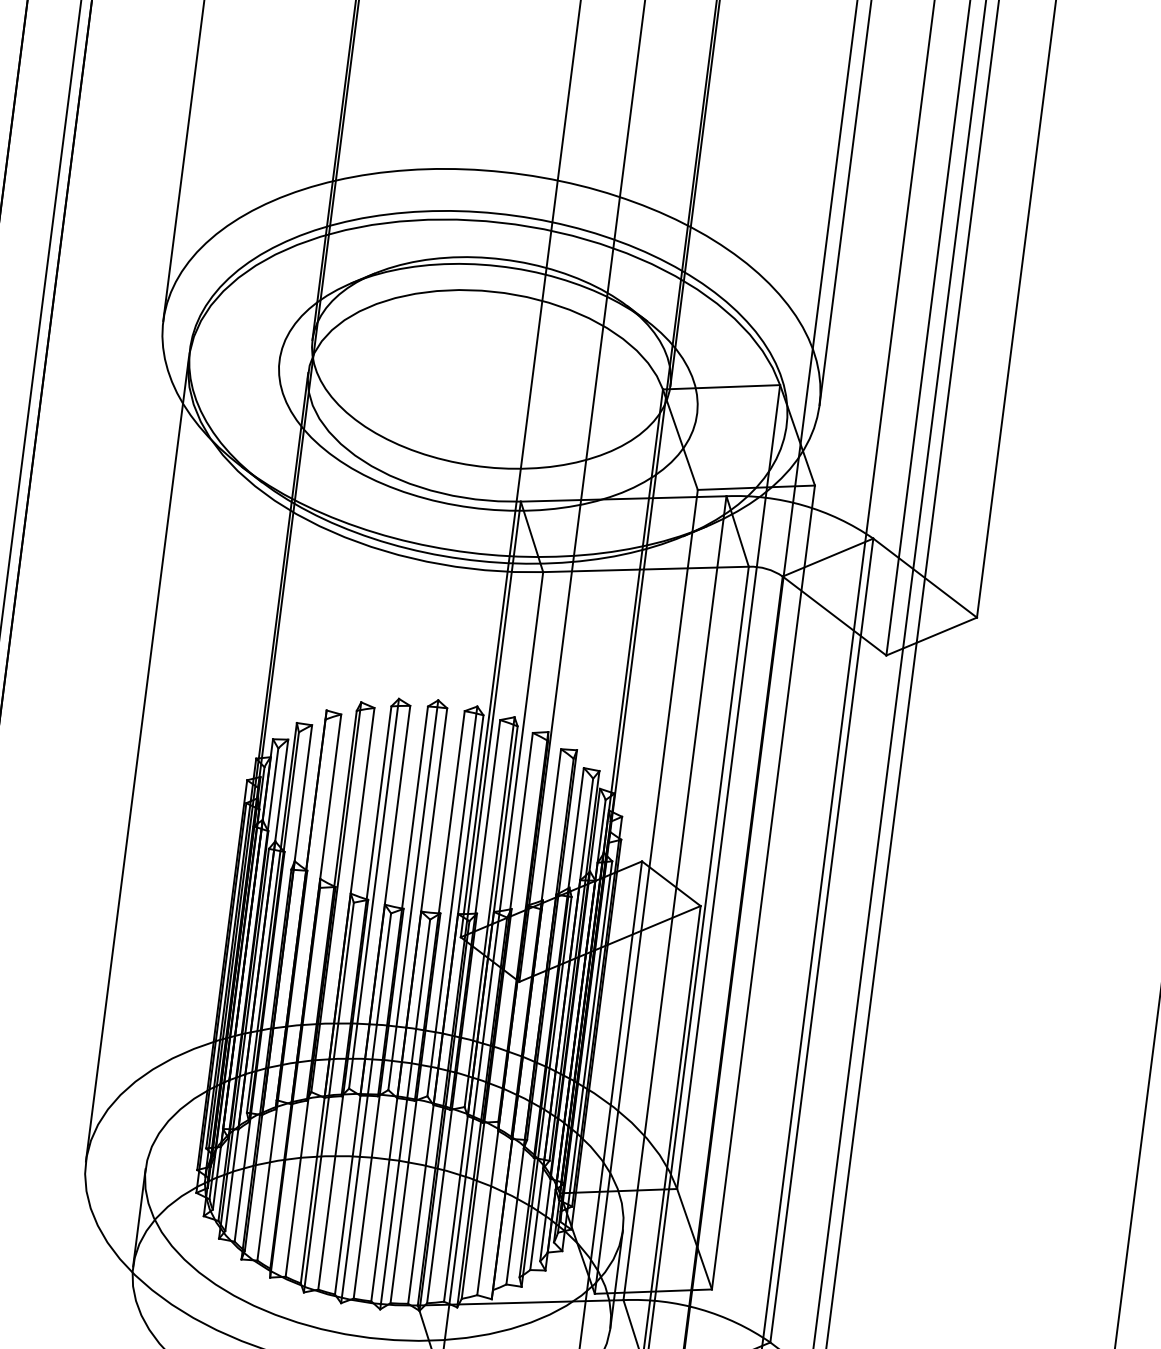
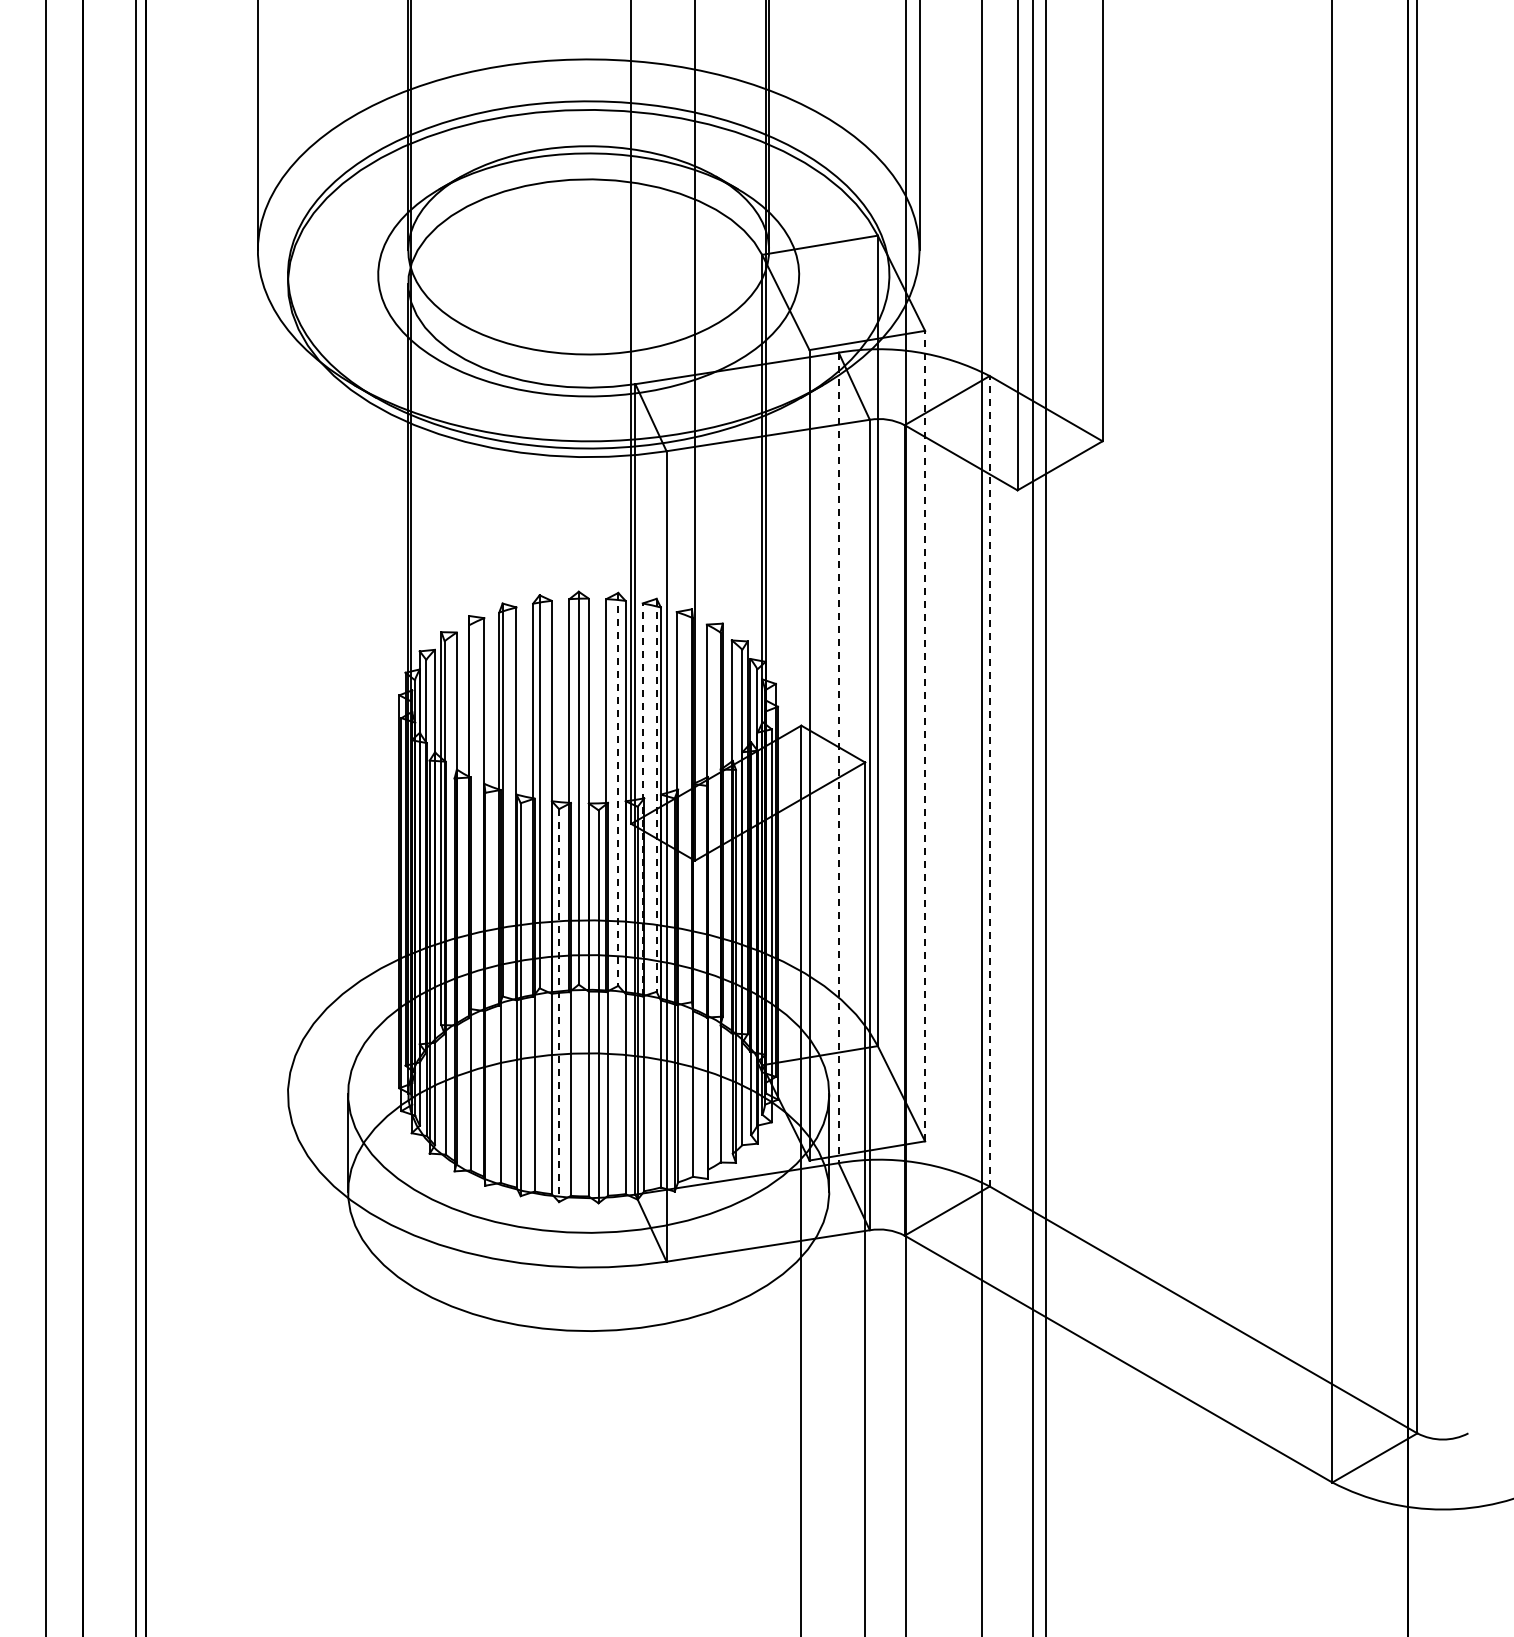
line: (137, 759) -> (287, 688), removed
line: (763, 886) -> (925, 735), solid -> dashed
line: (674, 898) -> (838, 758), solid -> dashed
line: (452, 901) -> (618, 789), solid -> dashed
line: (489, 912) -> (656, 795), solid -> dashed
line: (475, 914) -> (642, 799), solid -> dashed
line: (821, 939) -> (989, 780), solid -> dashed
line: (366, 1109) -> (559, 1006), solid -> dashed

